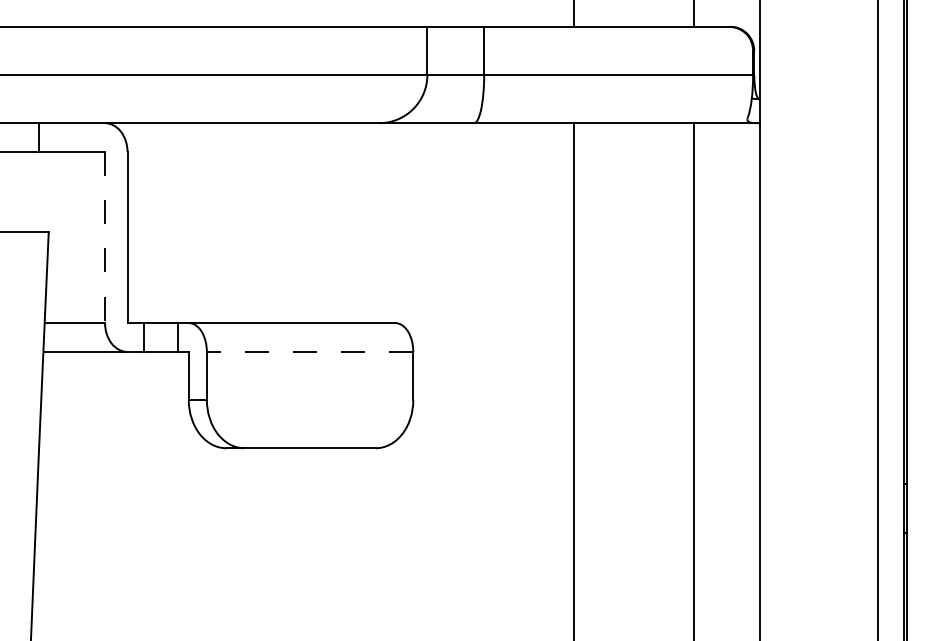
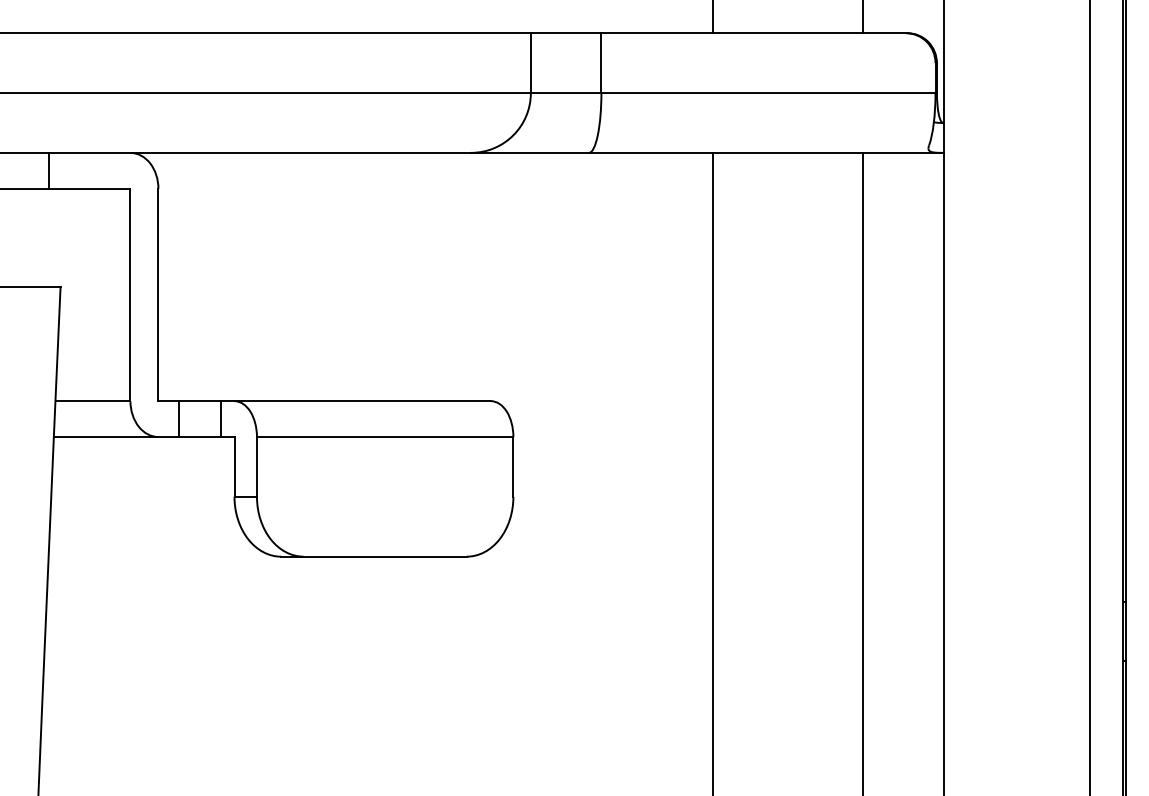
line: (105, 238) -> (131, 296), dashed -> solid
line: (309, 351) -> (384, 436), dashed -> solid

